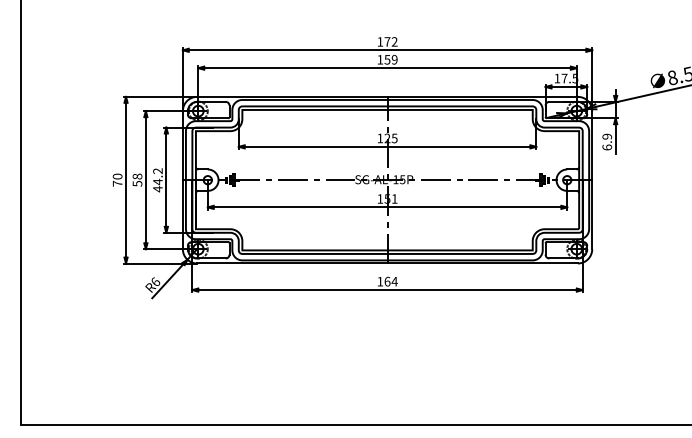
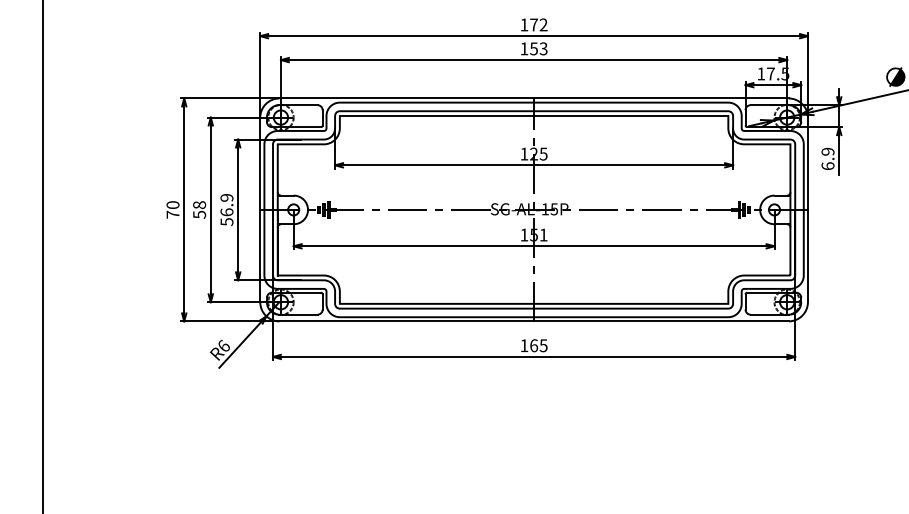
text: (394, 59) -> (543, 48), 159 -> 153
text: (157, 180) -> (226, 210), 44.2 -> 56.9
text: (394, 281) -> (543, 345), 164 -> 165

